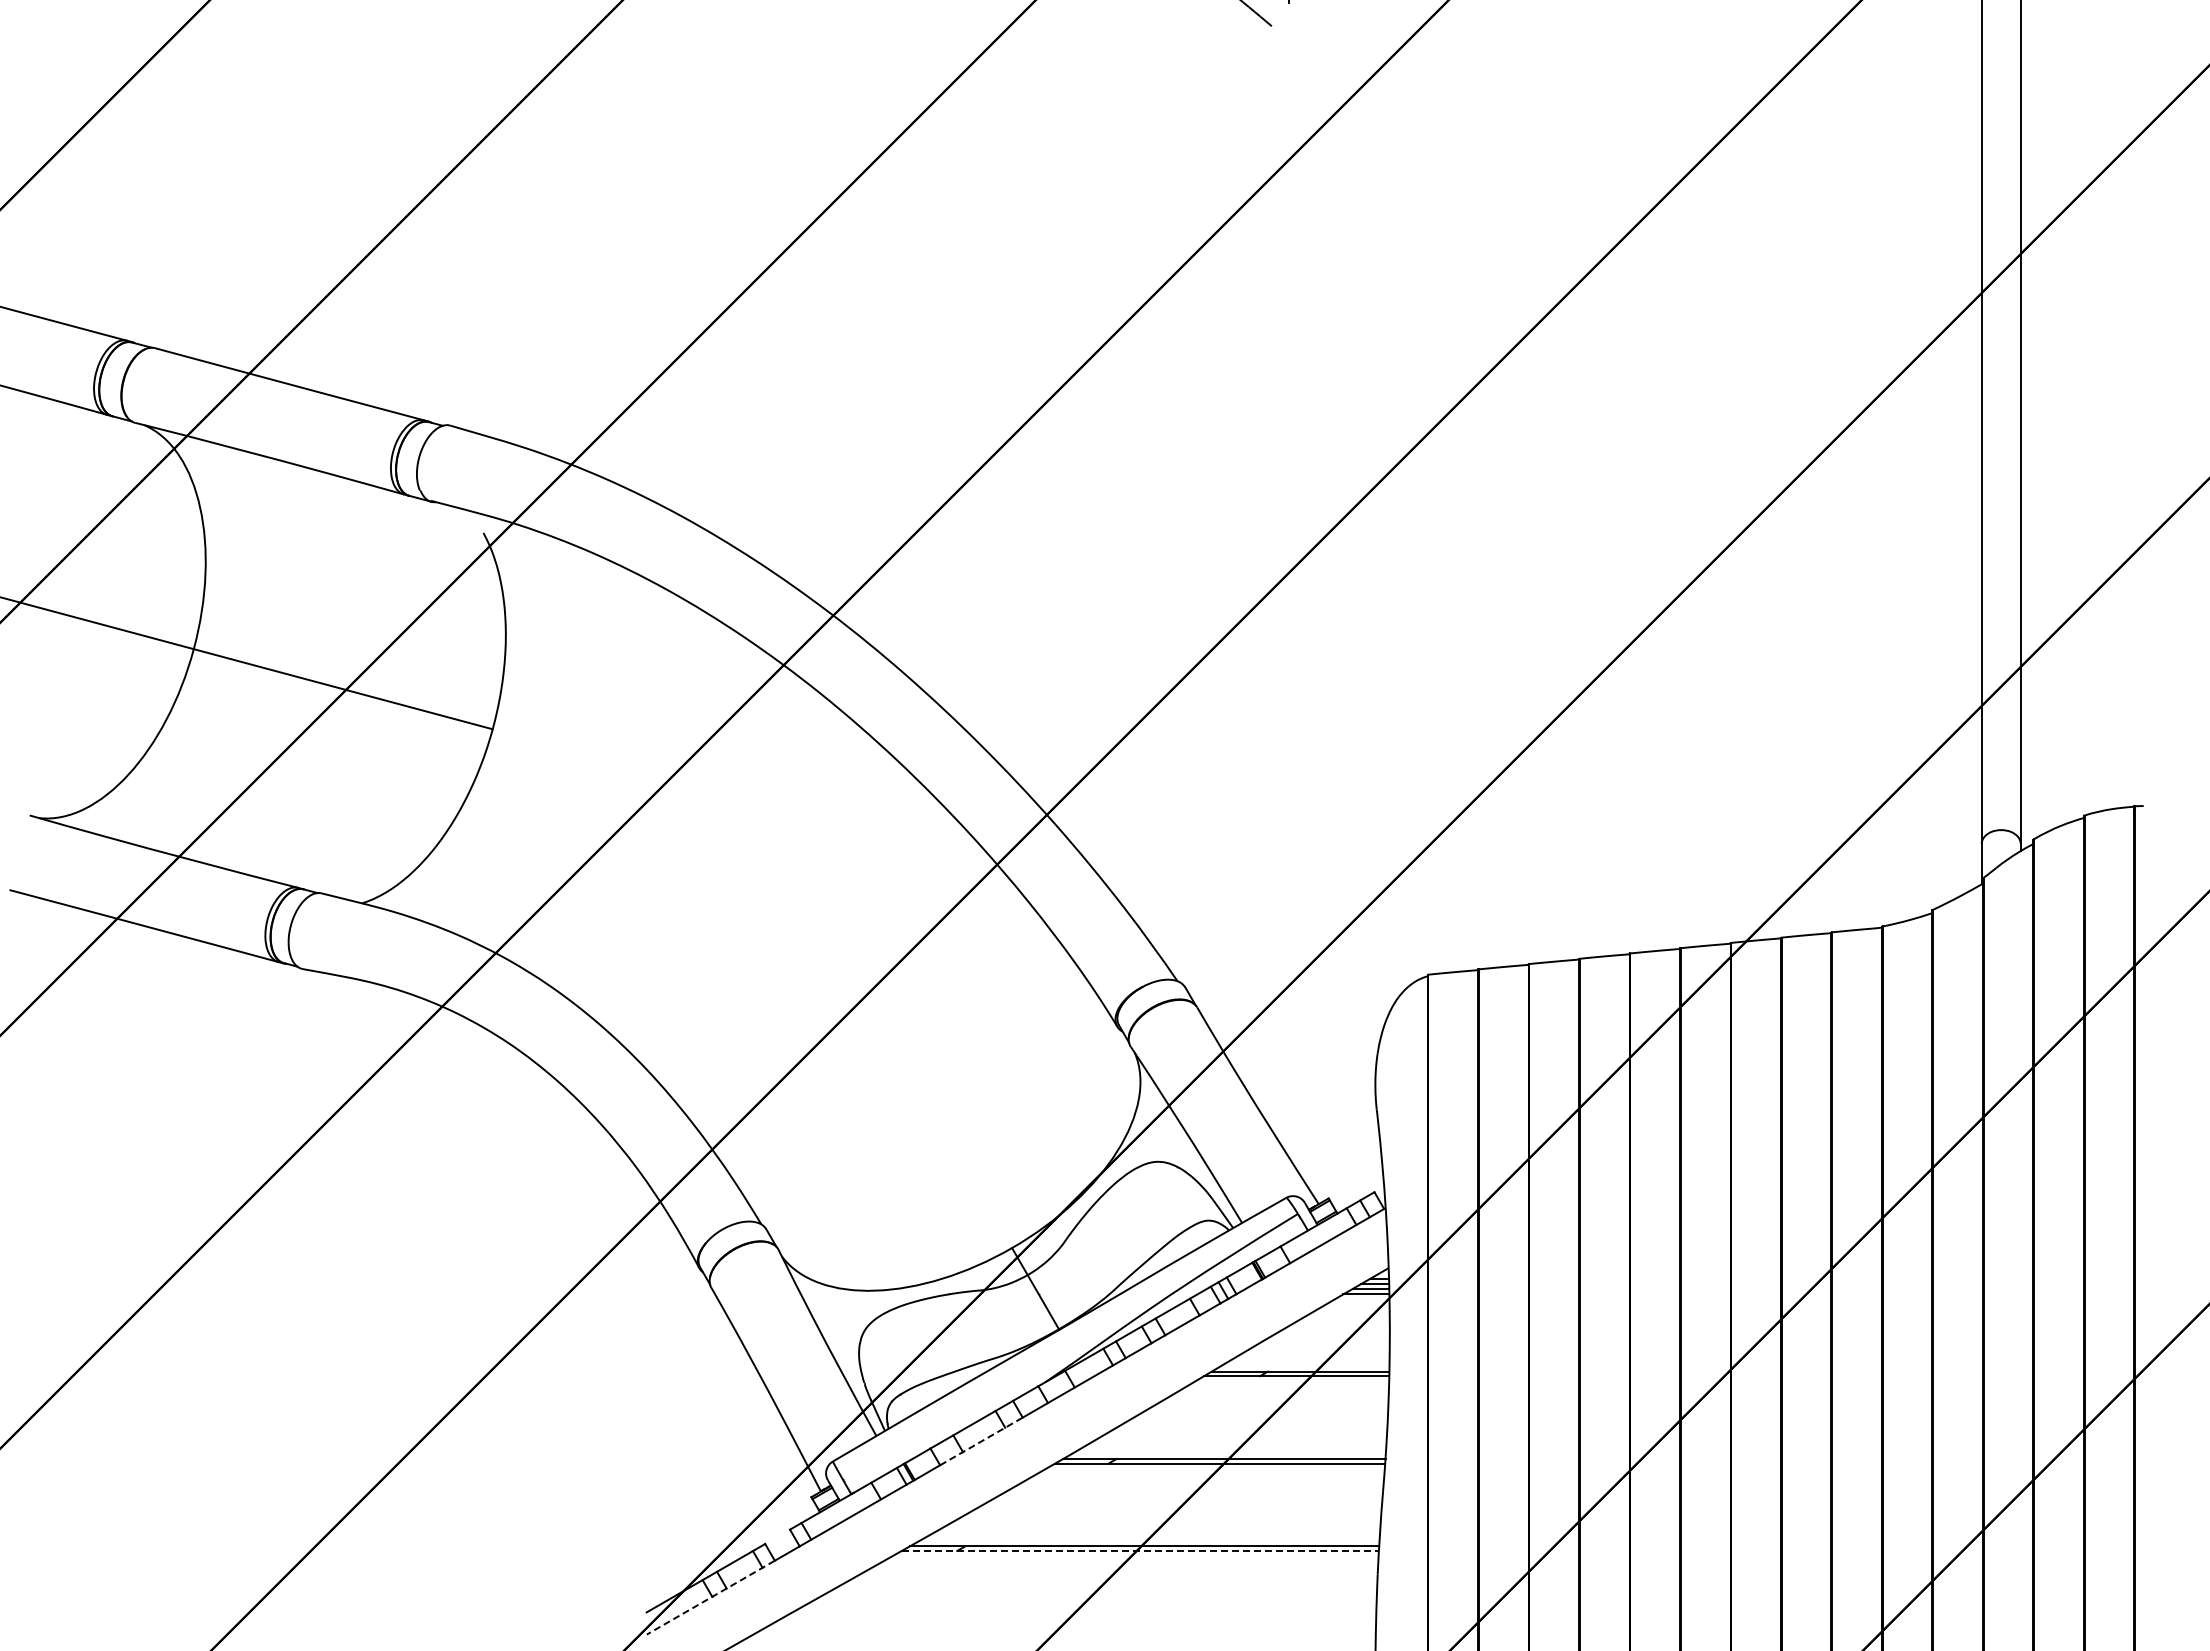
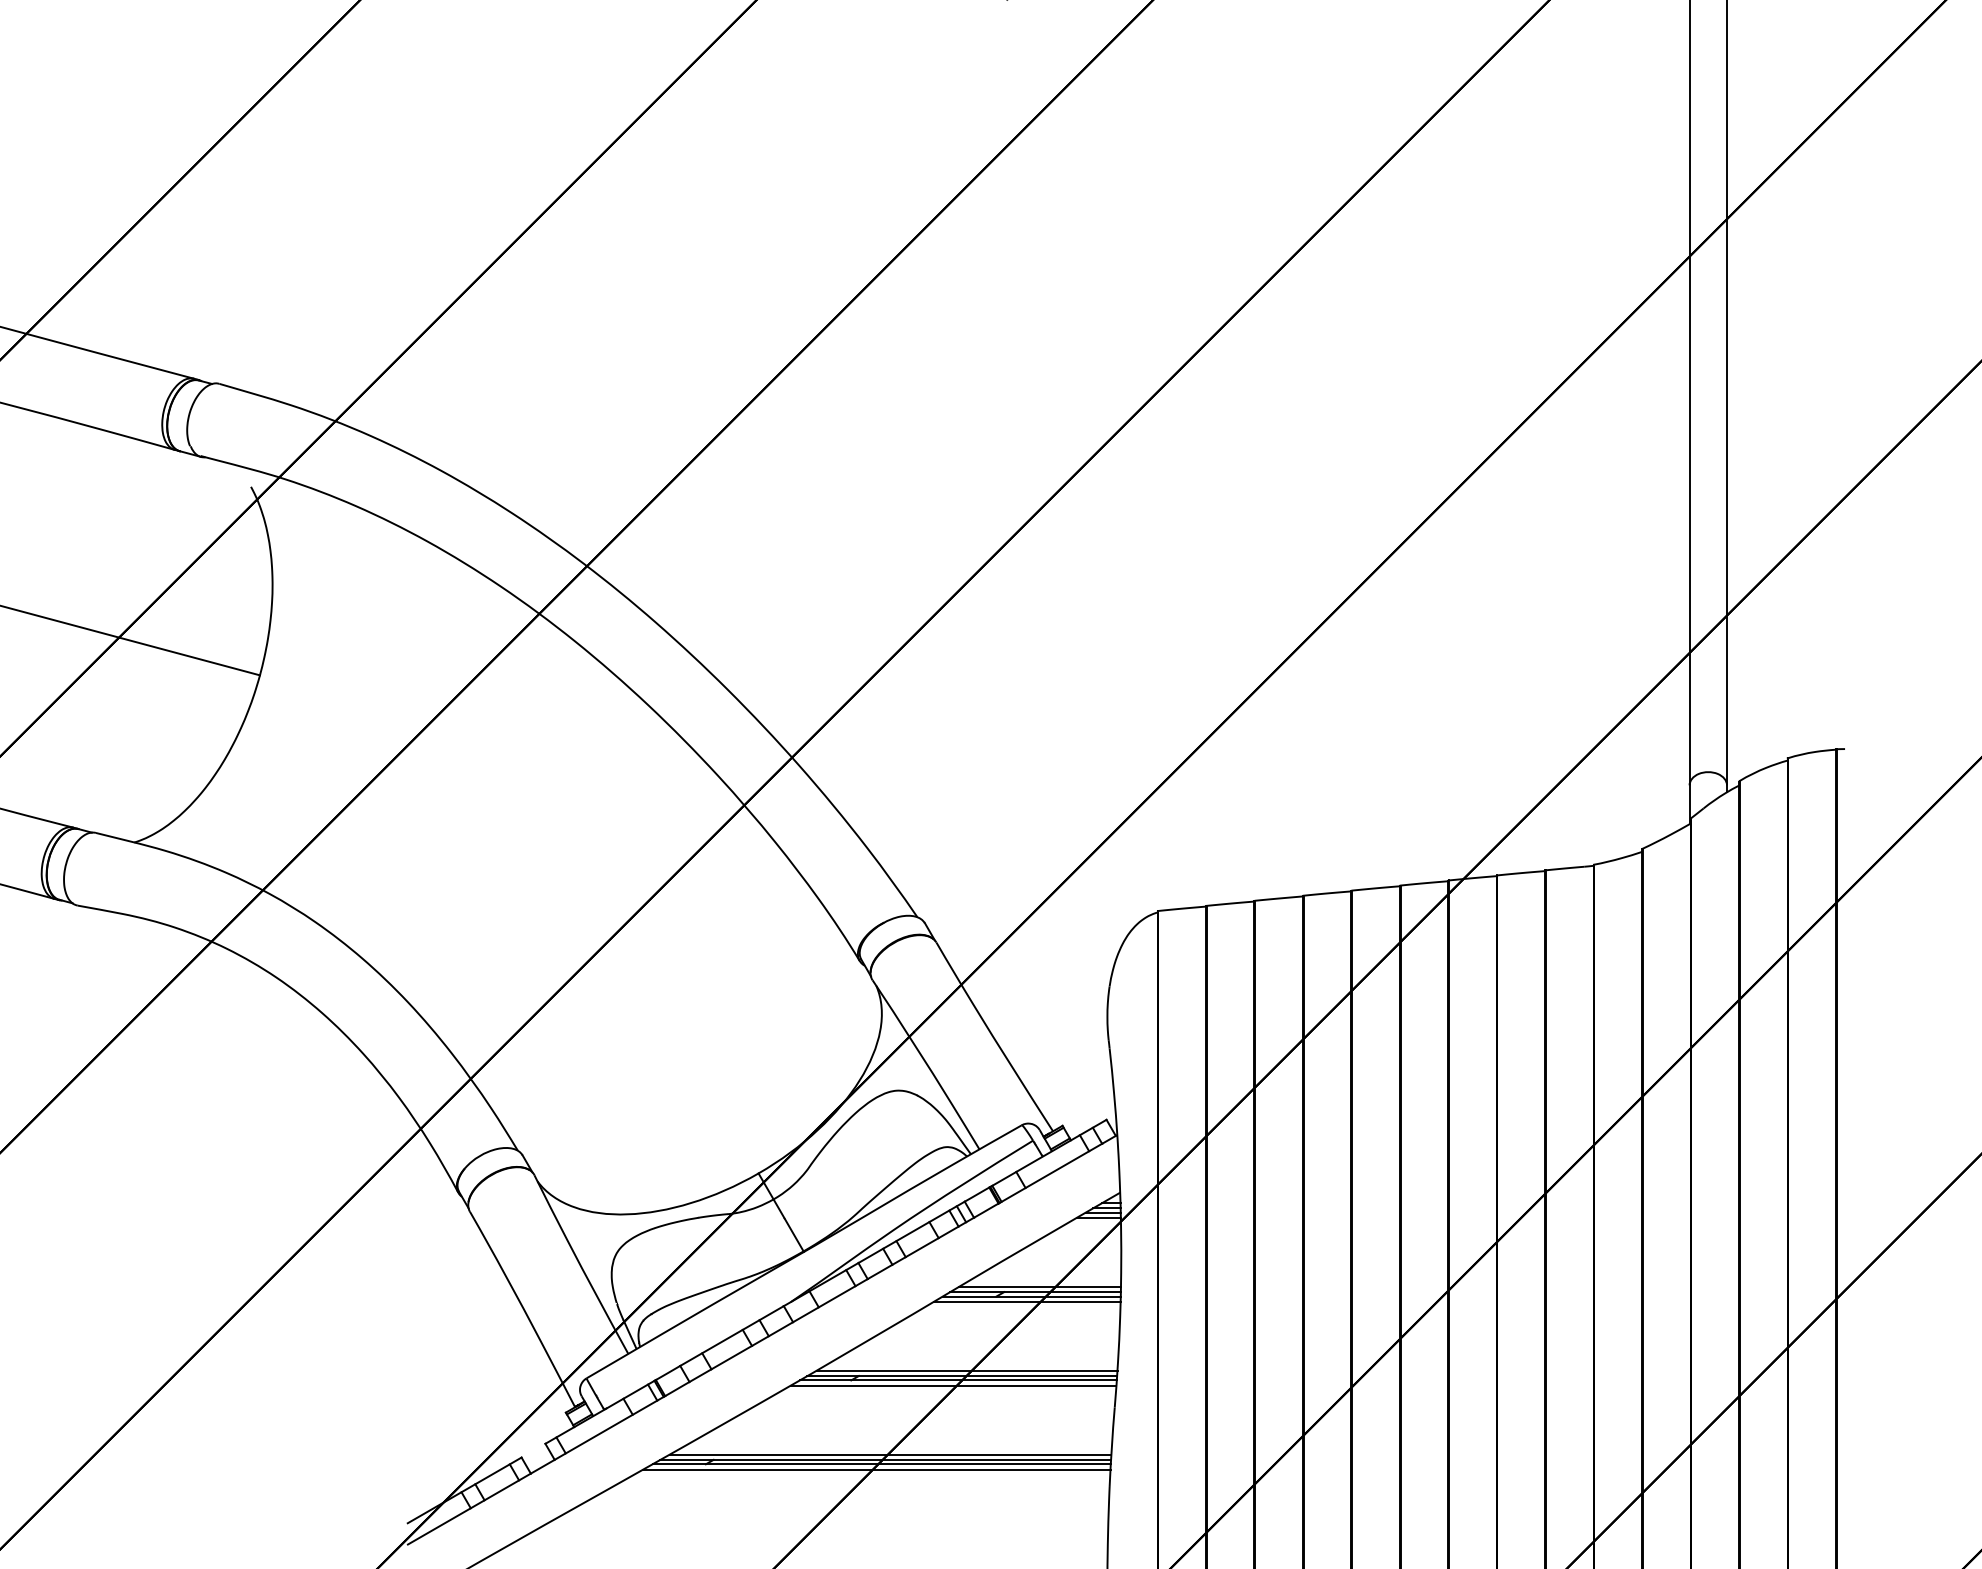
line: (1304, 1366) -> (1039, 1287), added
line: (1291, 1381) -> (1026, 1301), added
line: (981, 1441) -> (729, 1359), dashed -> solid
line: (1228, 1453) -> (966, 1370), added
line: (1214, 1469) -> (952, 1386), added
line: (1149, 1540) -> (890, 1454), added
line: (1140, 1550) -> (881, 1463), dashed -> solid
line: (1134, 1556) -> (876, 1469), added
line: (710, 1597) -> (469, 1508), dashed -> solid

